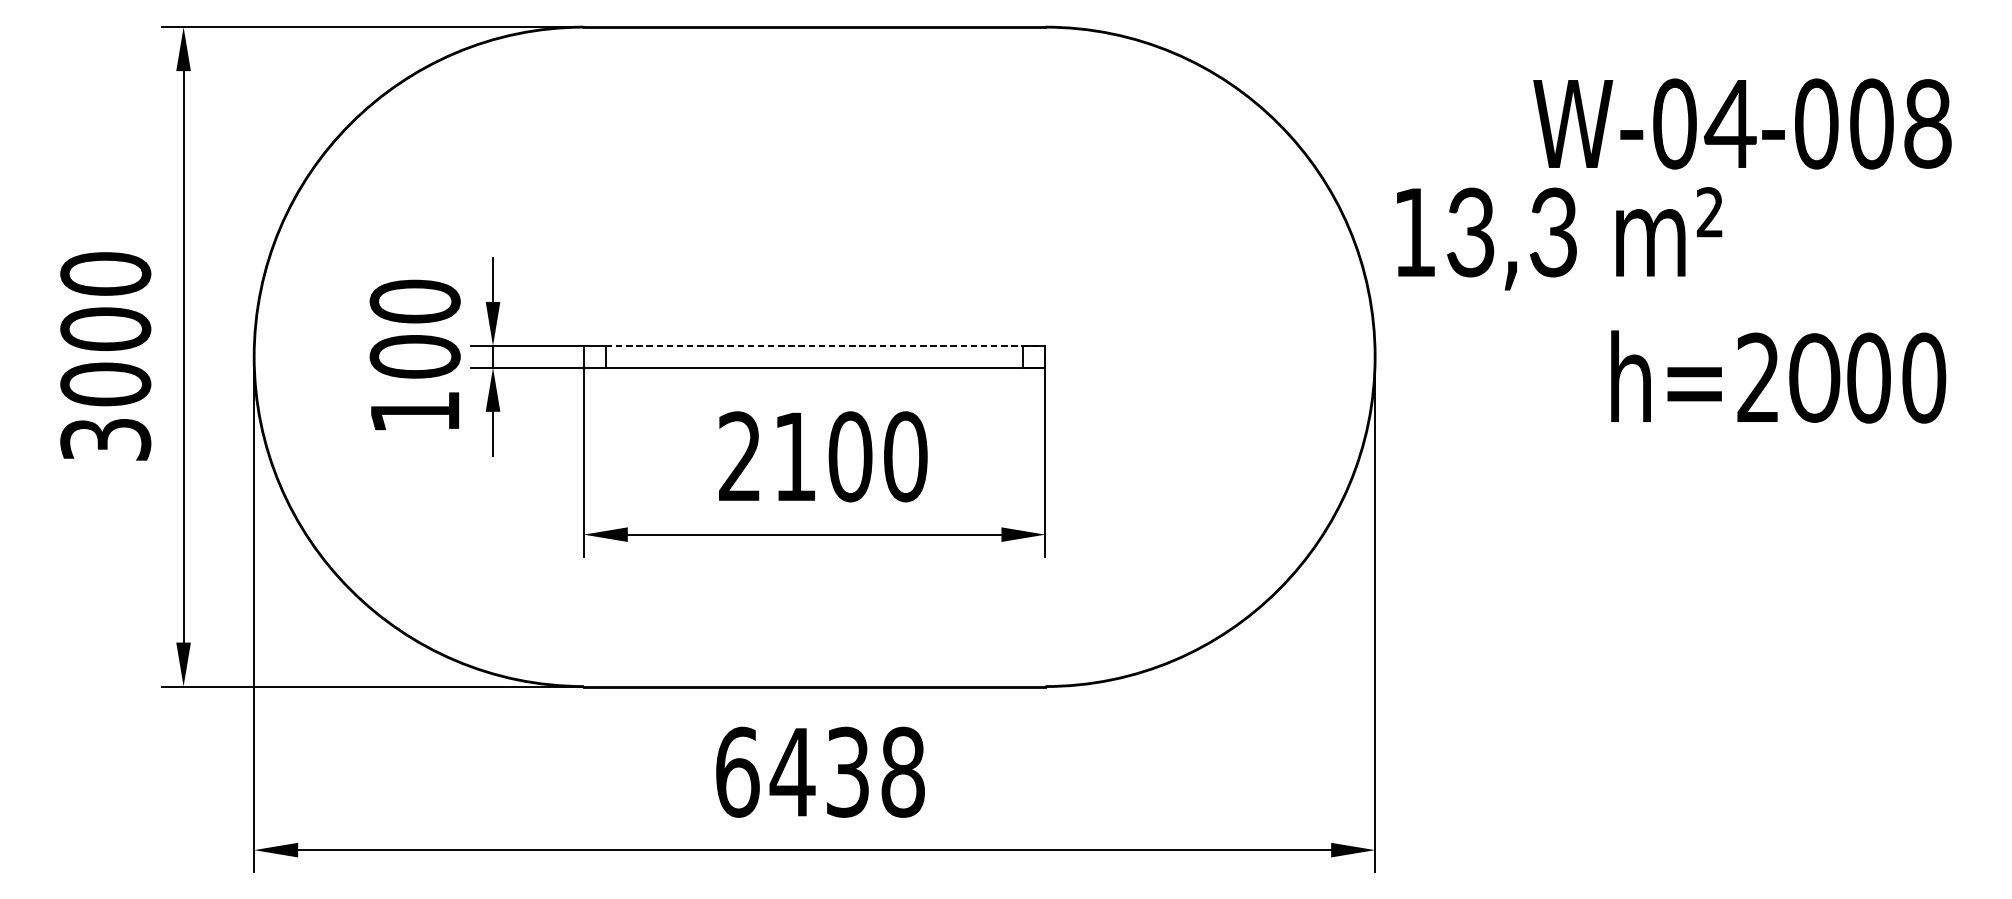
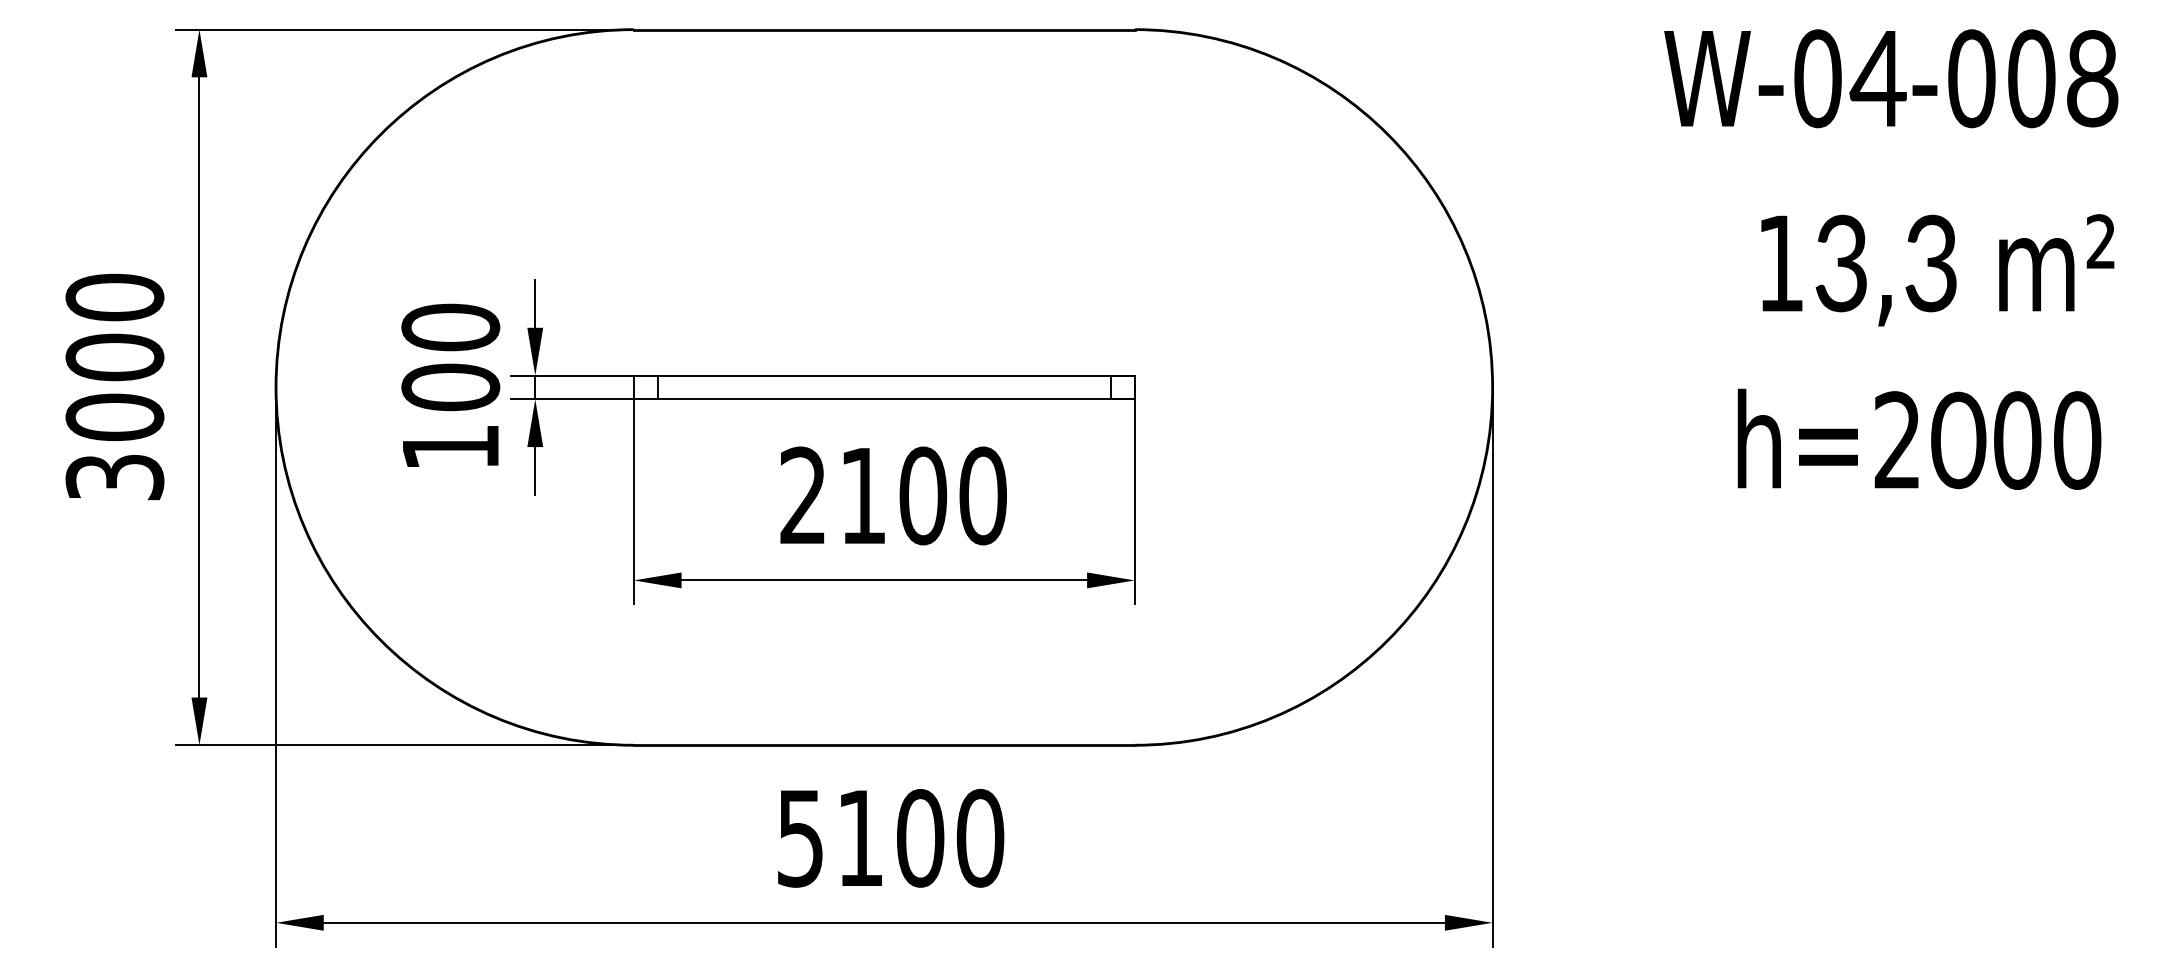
text: (1742, 123) -> (1891, 78), moved
text: (1559, 238) -> (1937, 270), moved
line: (825, 345) -> (896, 375), dashed -> solid
text: (1778, 376) -> (1919, 438), moved
text: (820, 771) -> (890, 837), 6438 -> 5100

